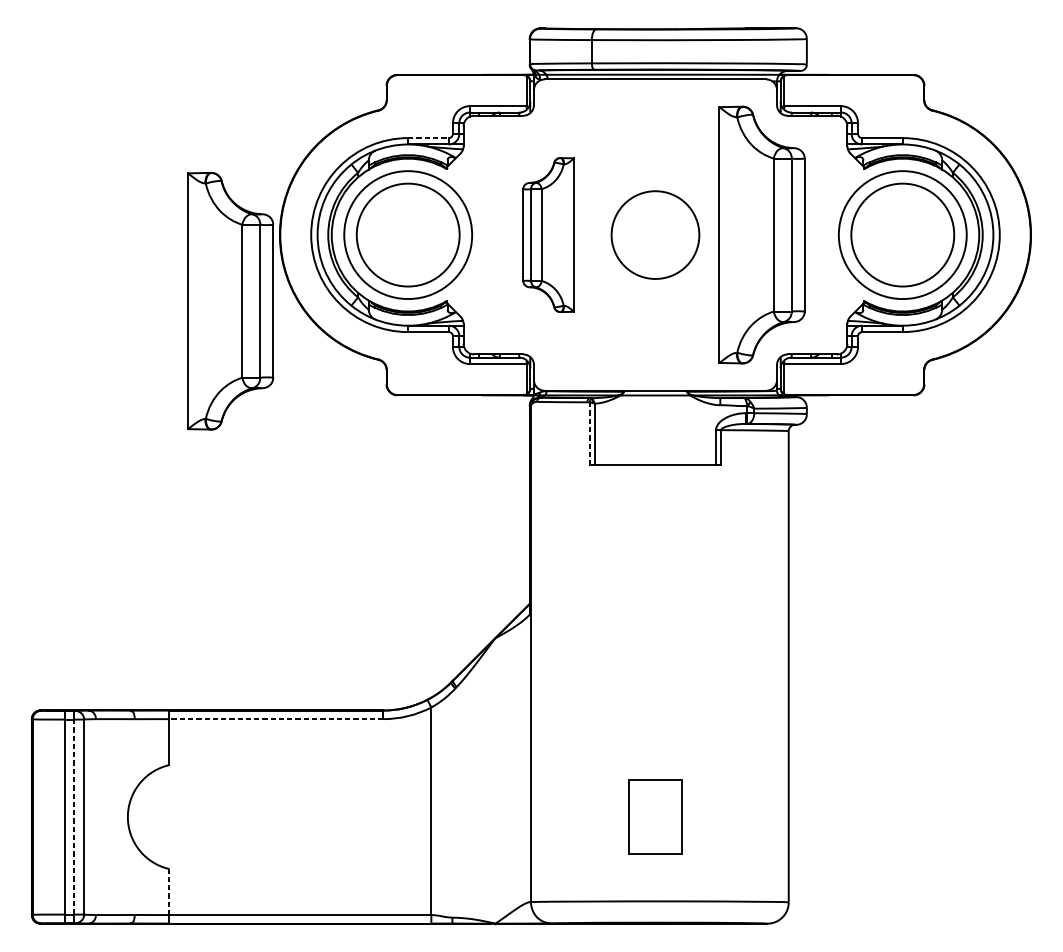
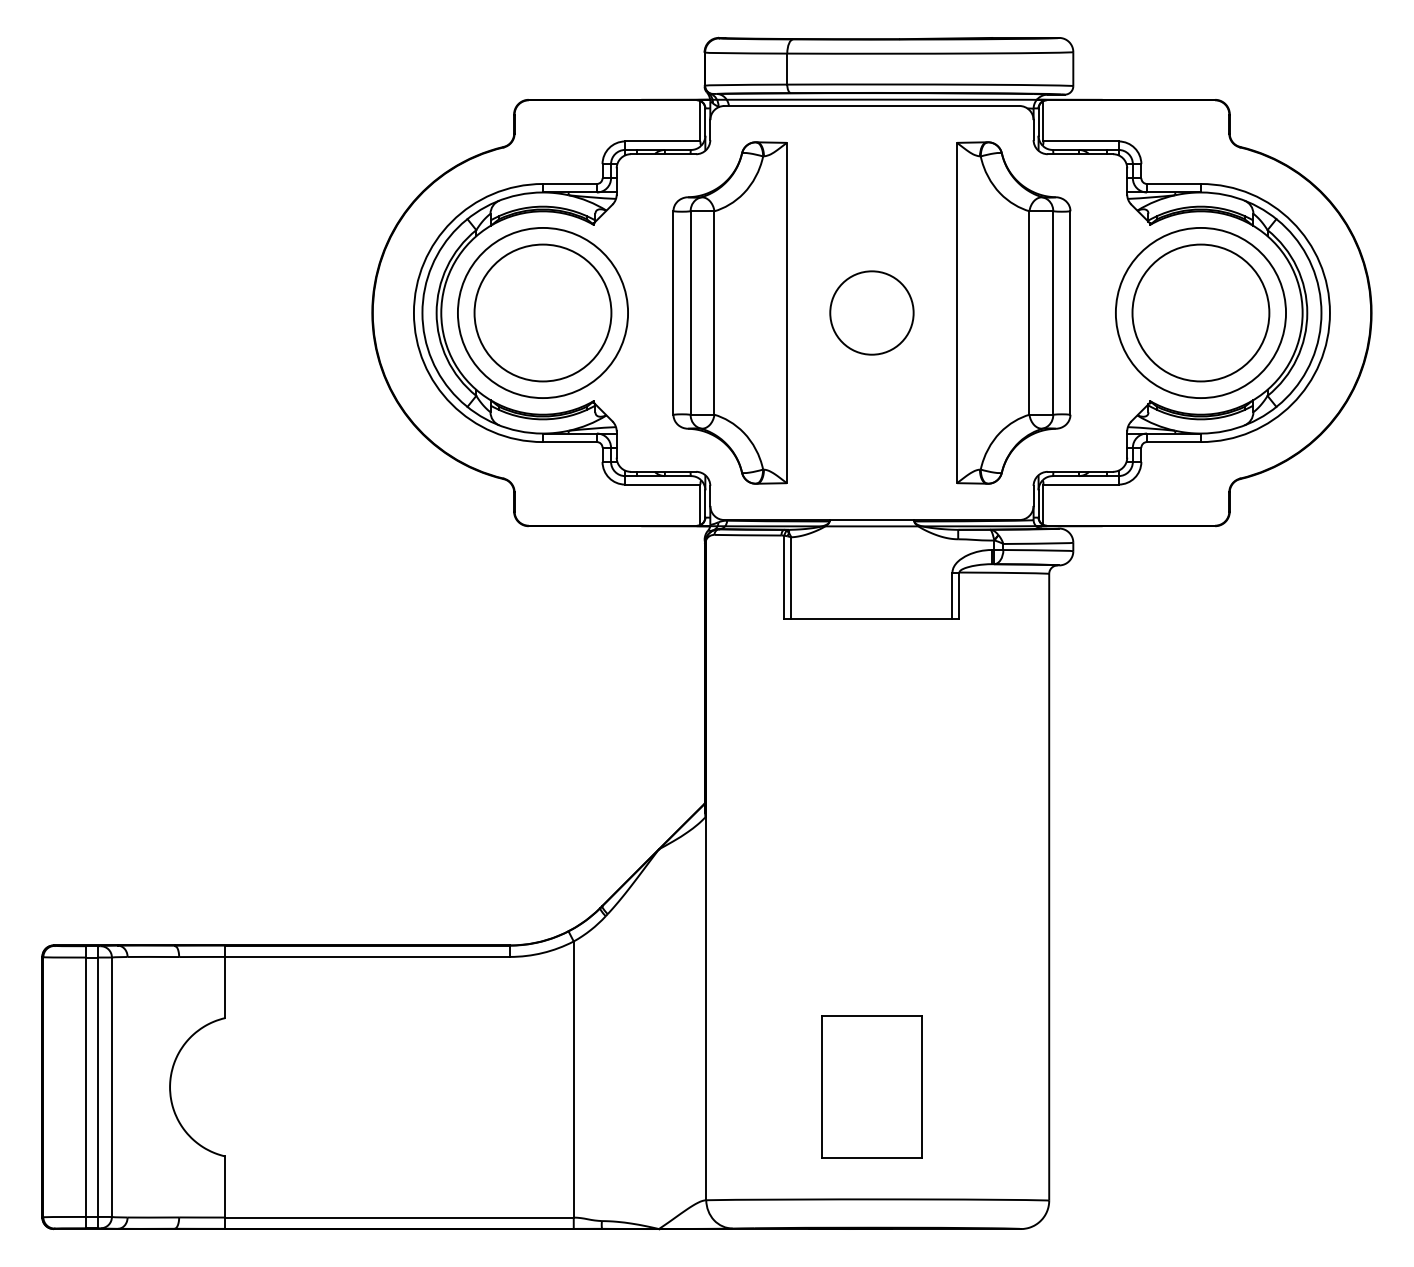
line: (428, 137) -> (569, 183), dashed -> solid
part: (548, 234) -> (729, 312), size x1.67
circle: (655, 234) -> (871, 312), size x0.71
part: (230, 300) -> (306, 400), removed
line: (589, 433) -> (784, 577), dashed -> solid
line: (276, 718) -> (367, 956), dashed -> solid
part: (655, 816) -> (871, 1086), size x1.43
line: (73, 817) -> (97, 1087), dashed -> solid
line: (169, 891) -> (225, 1186), dashed -> solid

